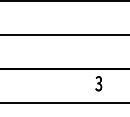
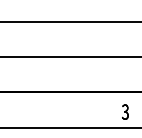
text: (98, 83) -> (125, 111), moved

